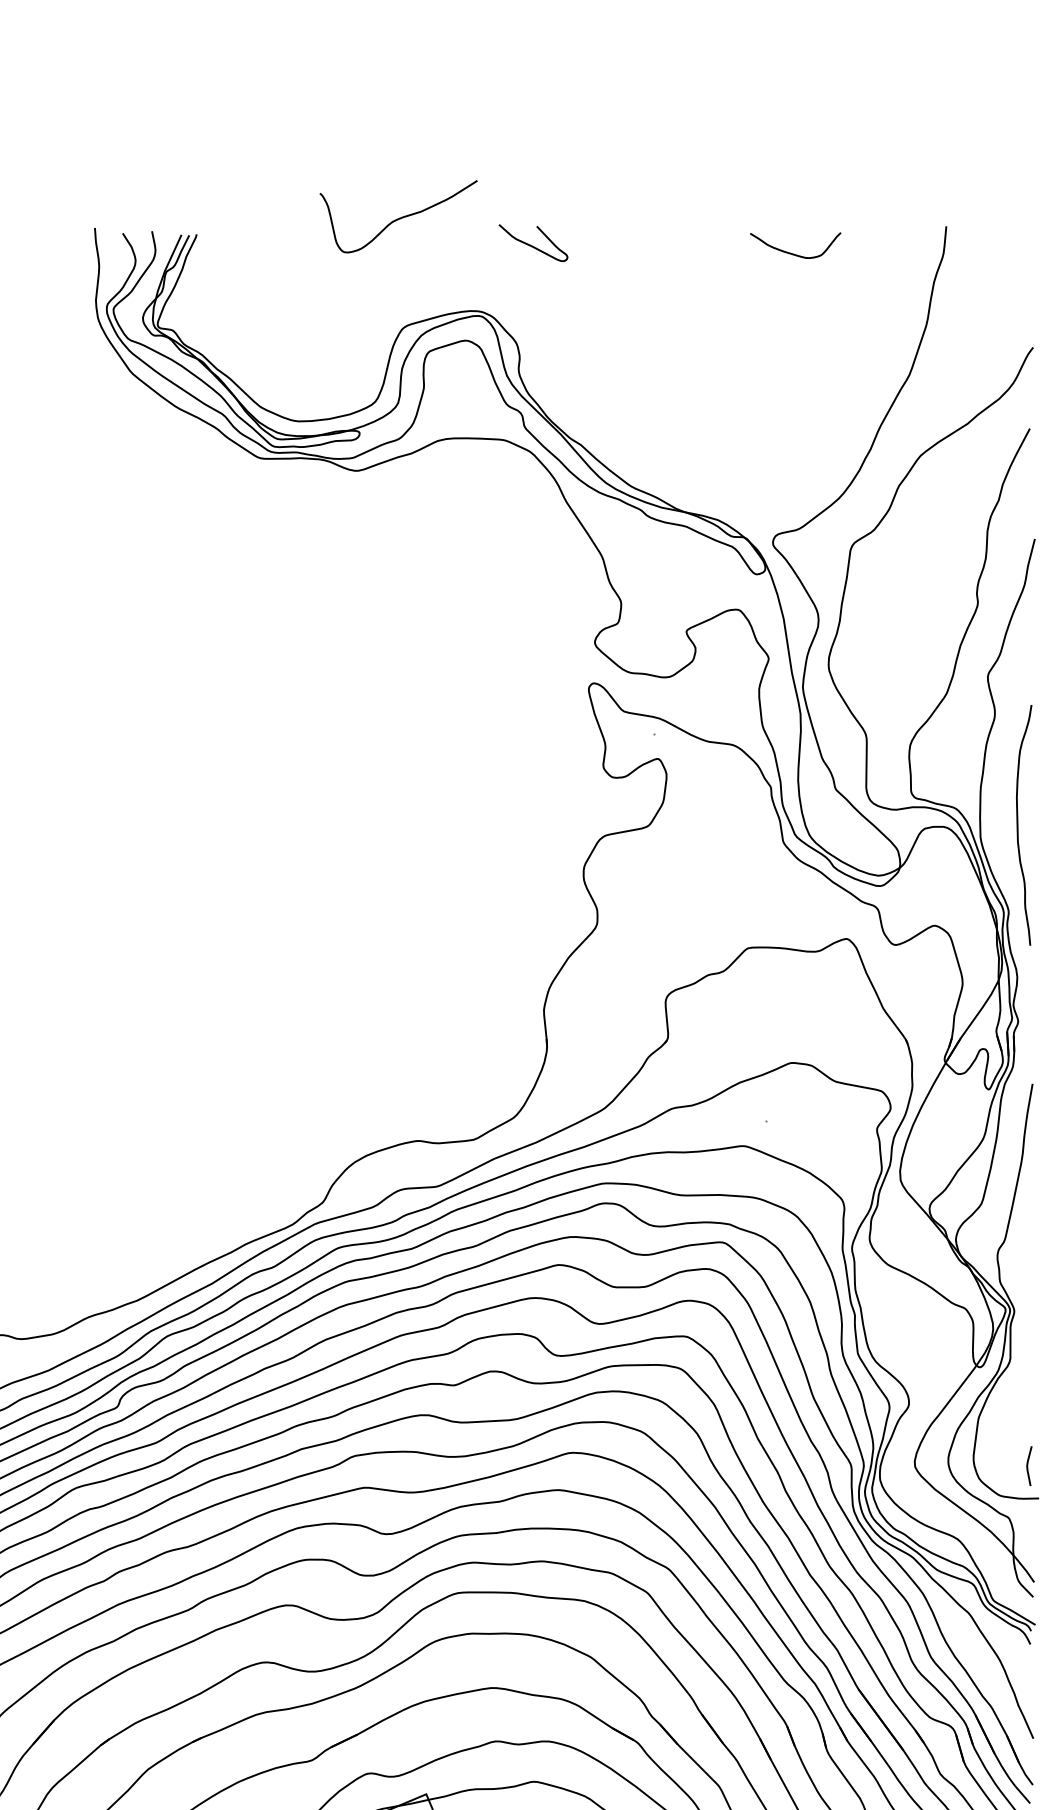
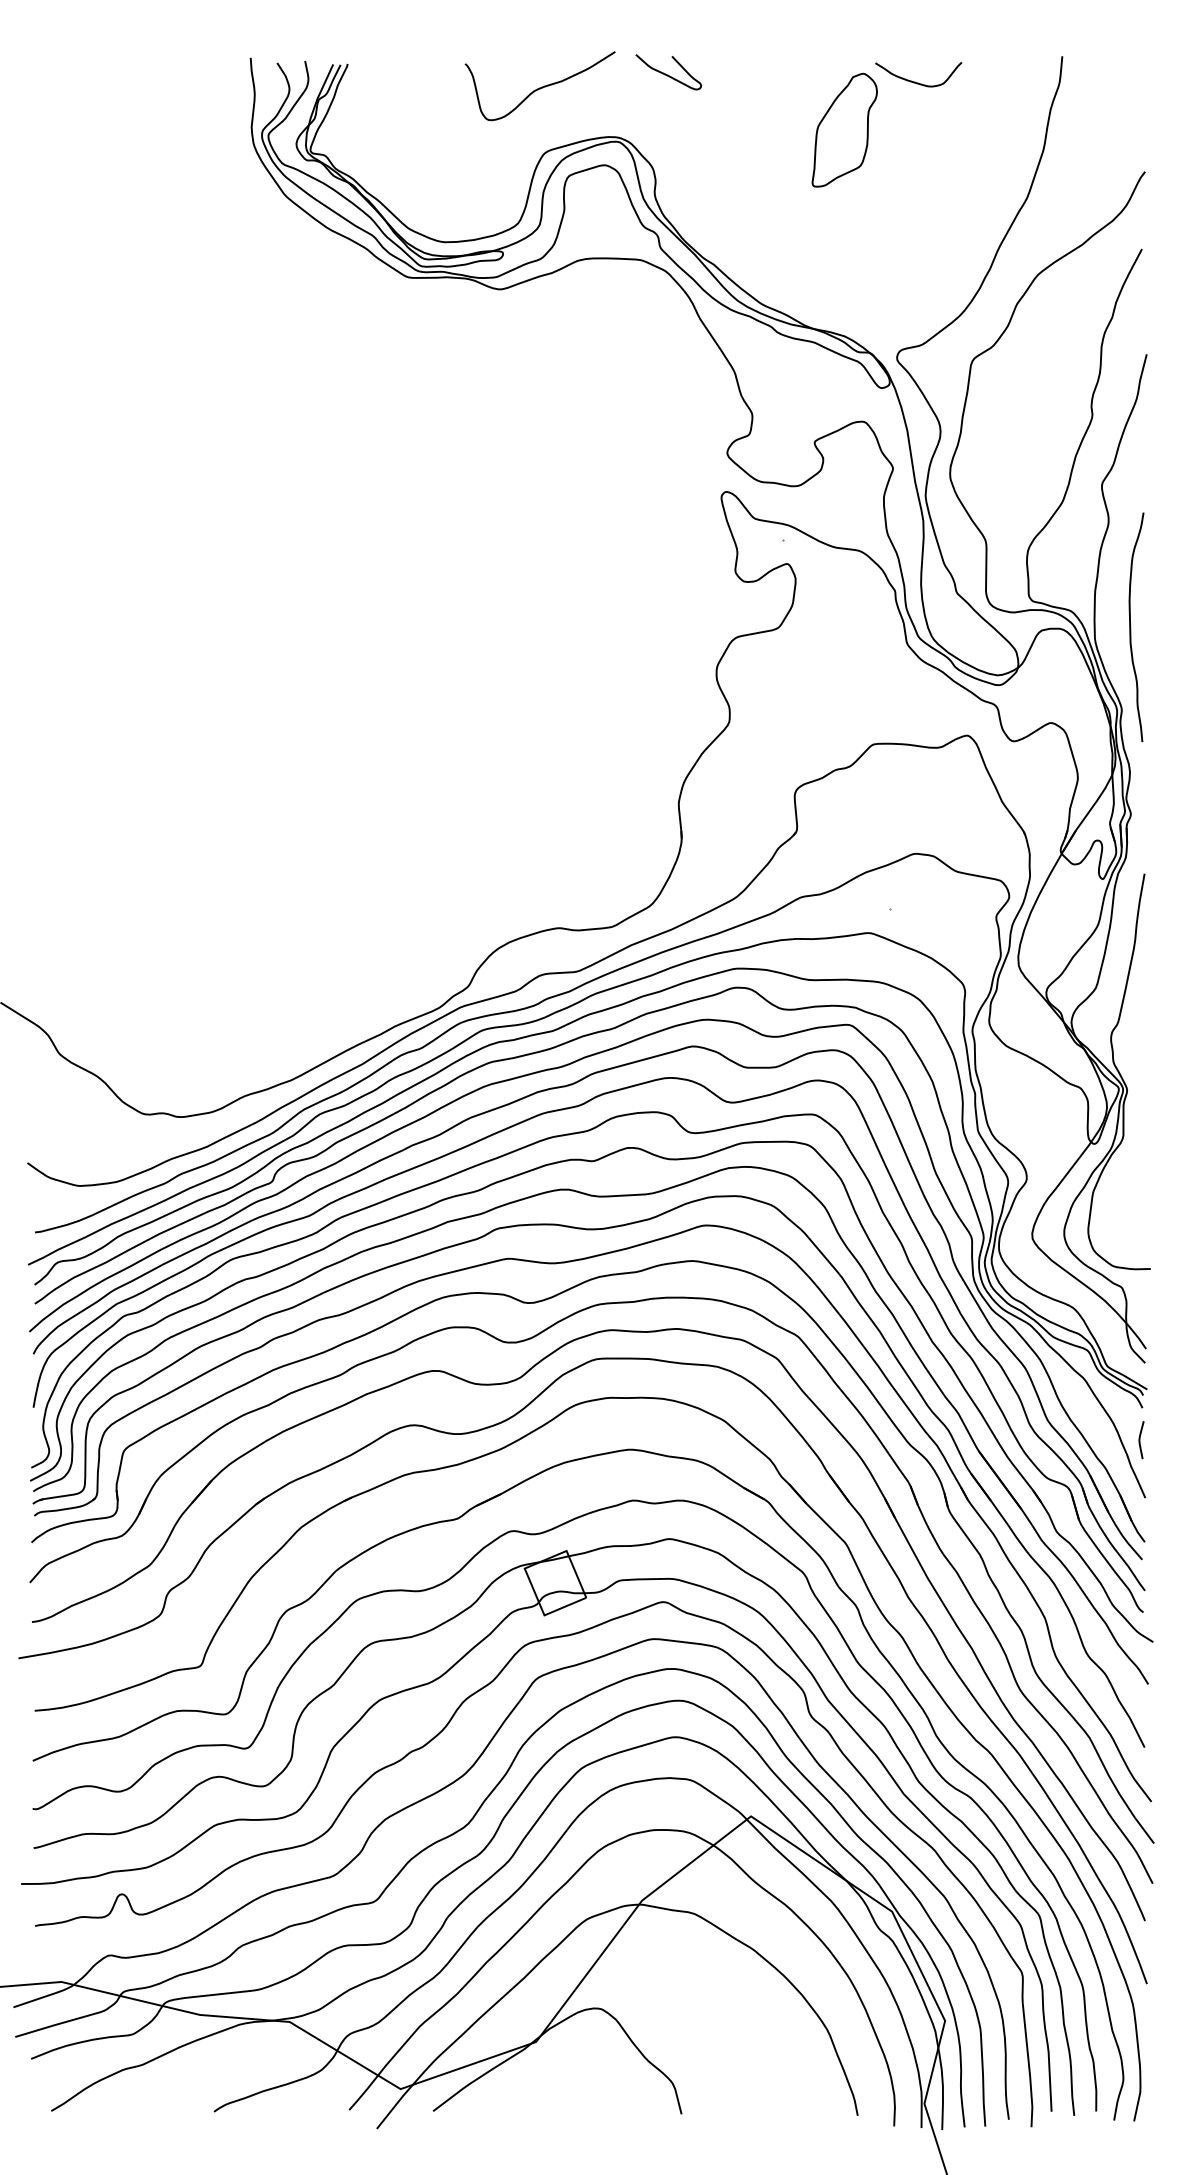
curve: (397, 218) -> (539, 87), moved
part: (717, 303) -> (844, 129), added
line: (1028, 1466) -> (1140, 1440), moved

